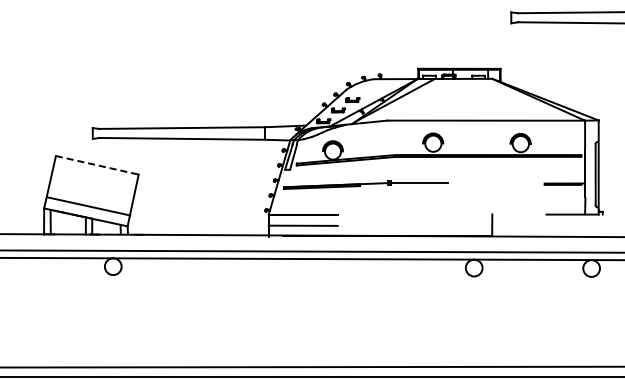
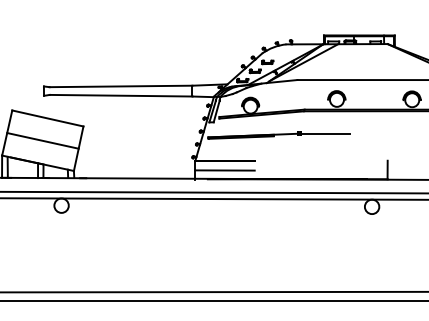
line: (97, 165) -> (48, 118), dashed -> solid
line: (88, 206) -> (42, 141), moved

